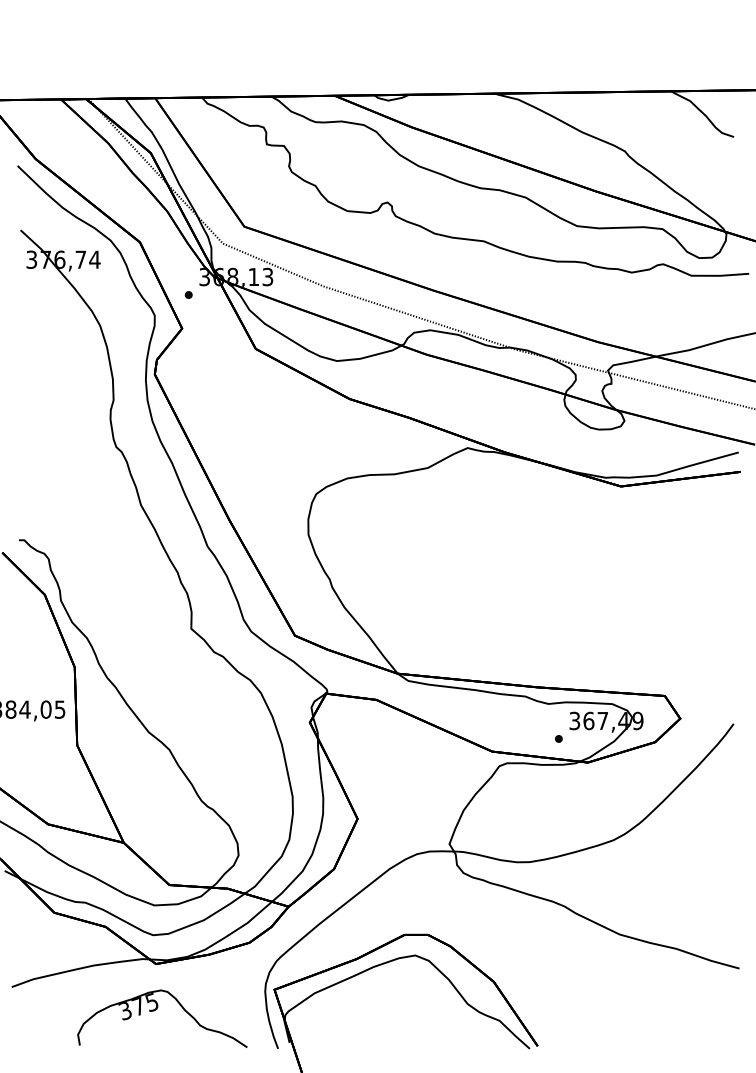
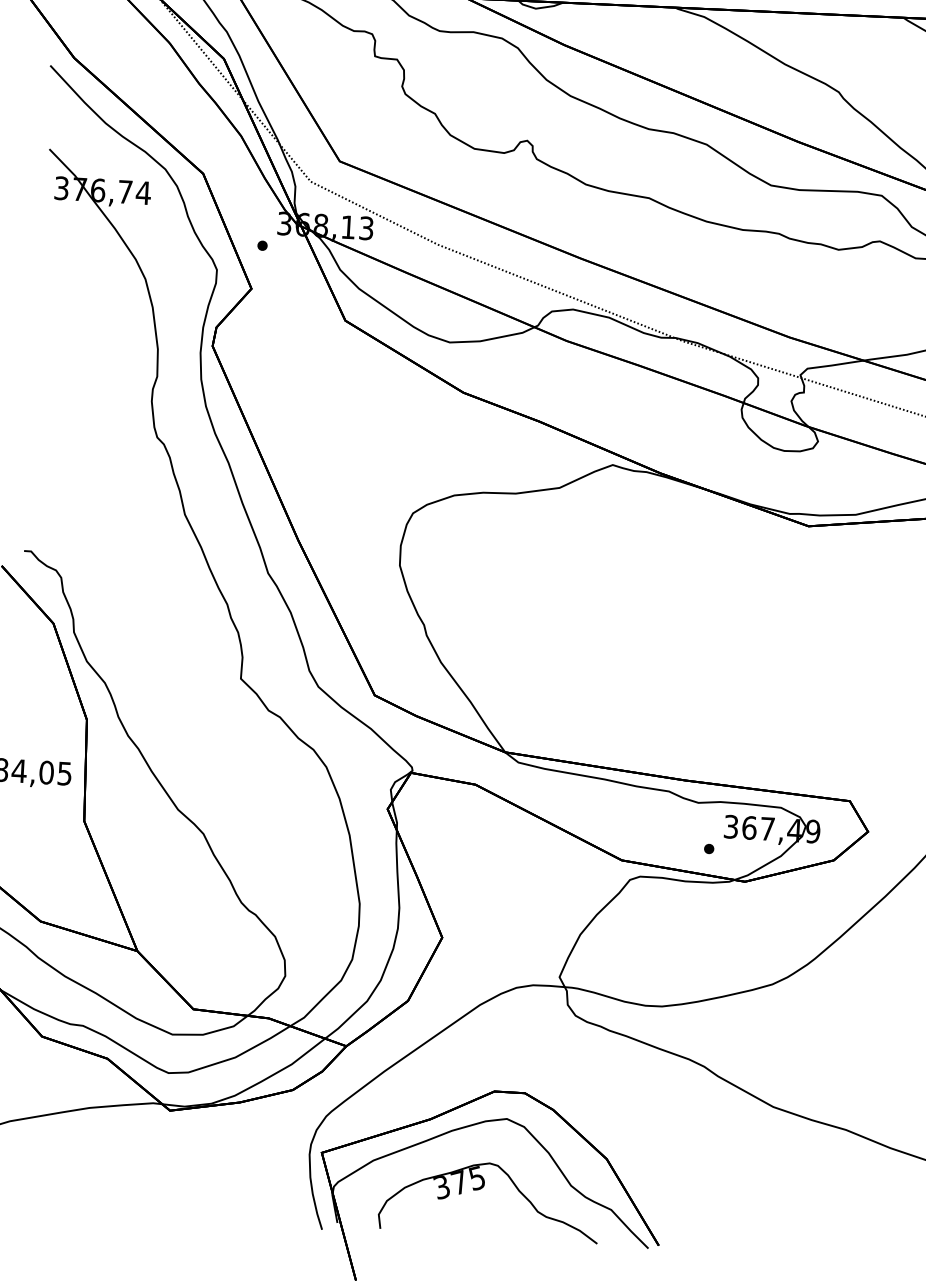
part: (157, 1009) -> (483, 1187), moved

